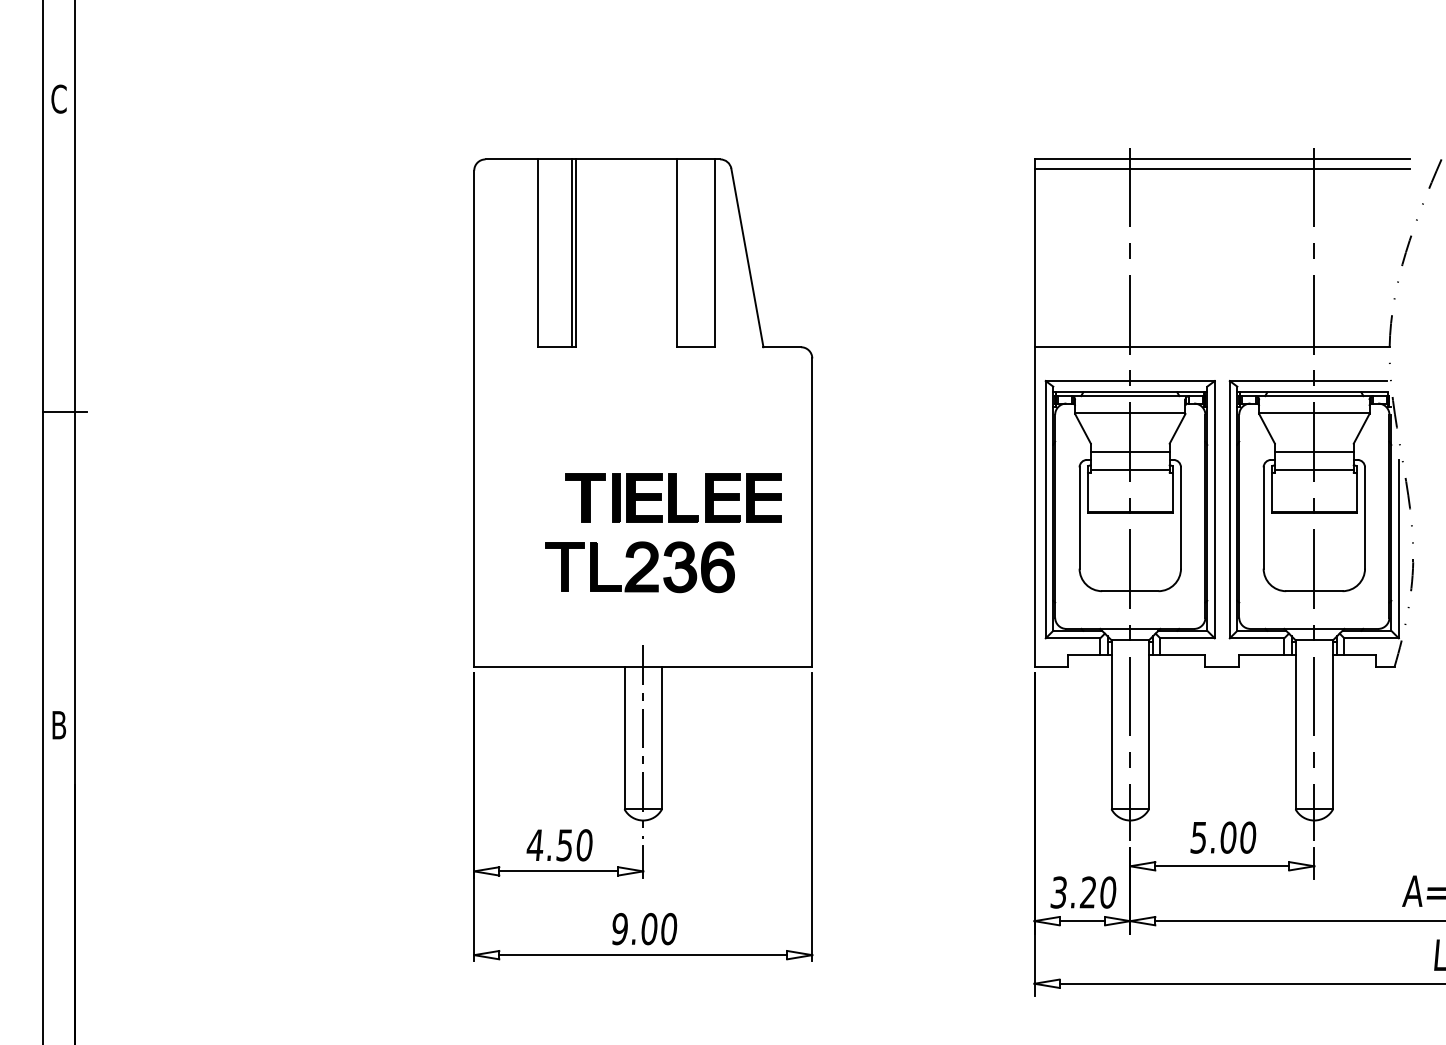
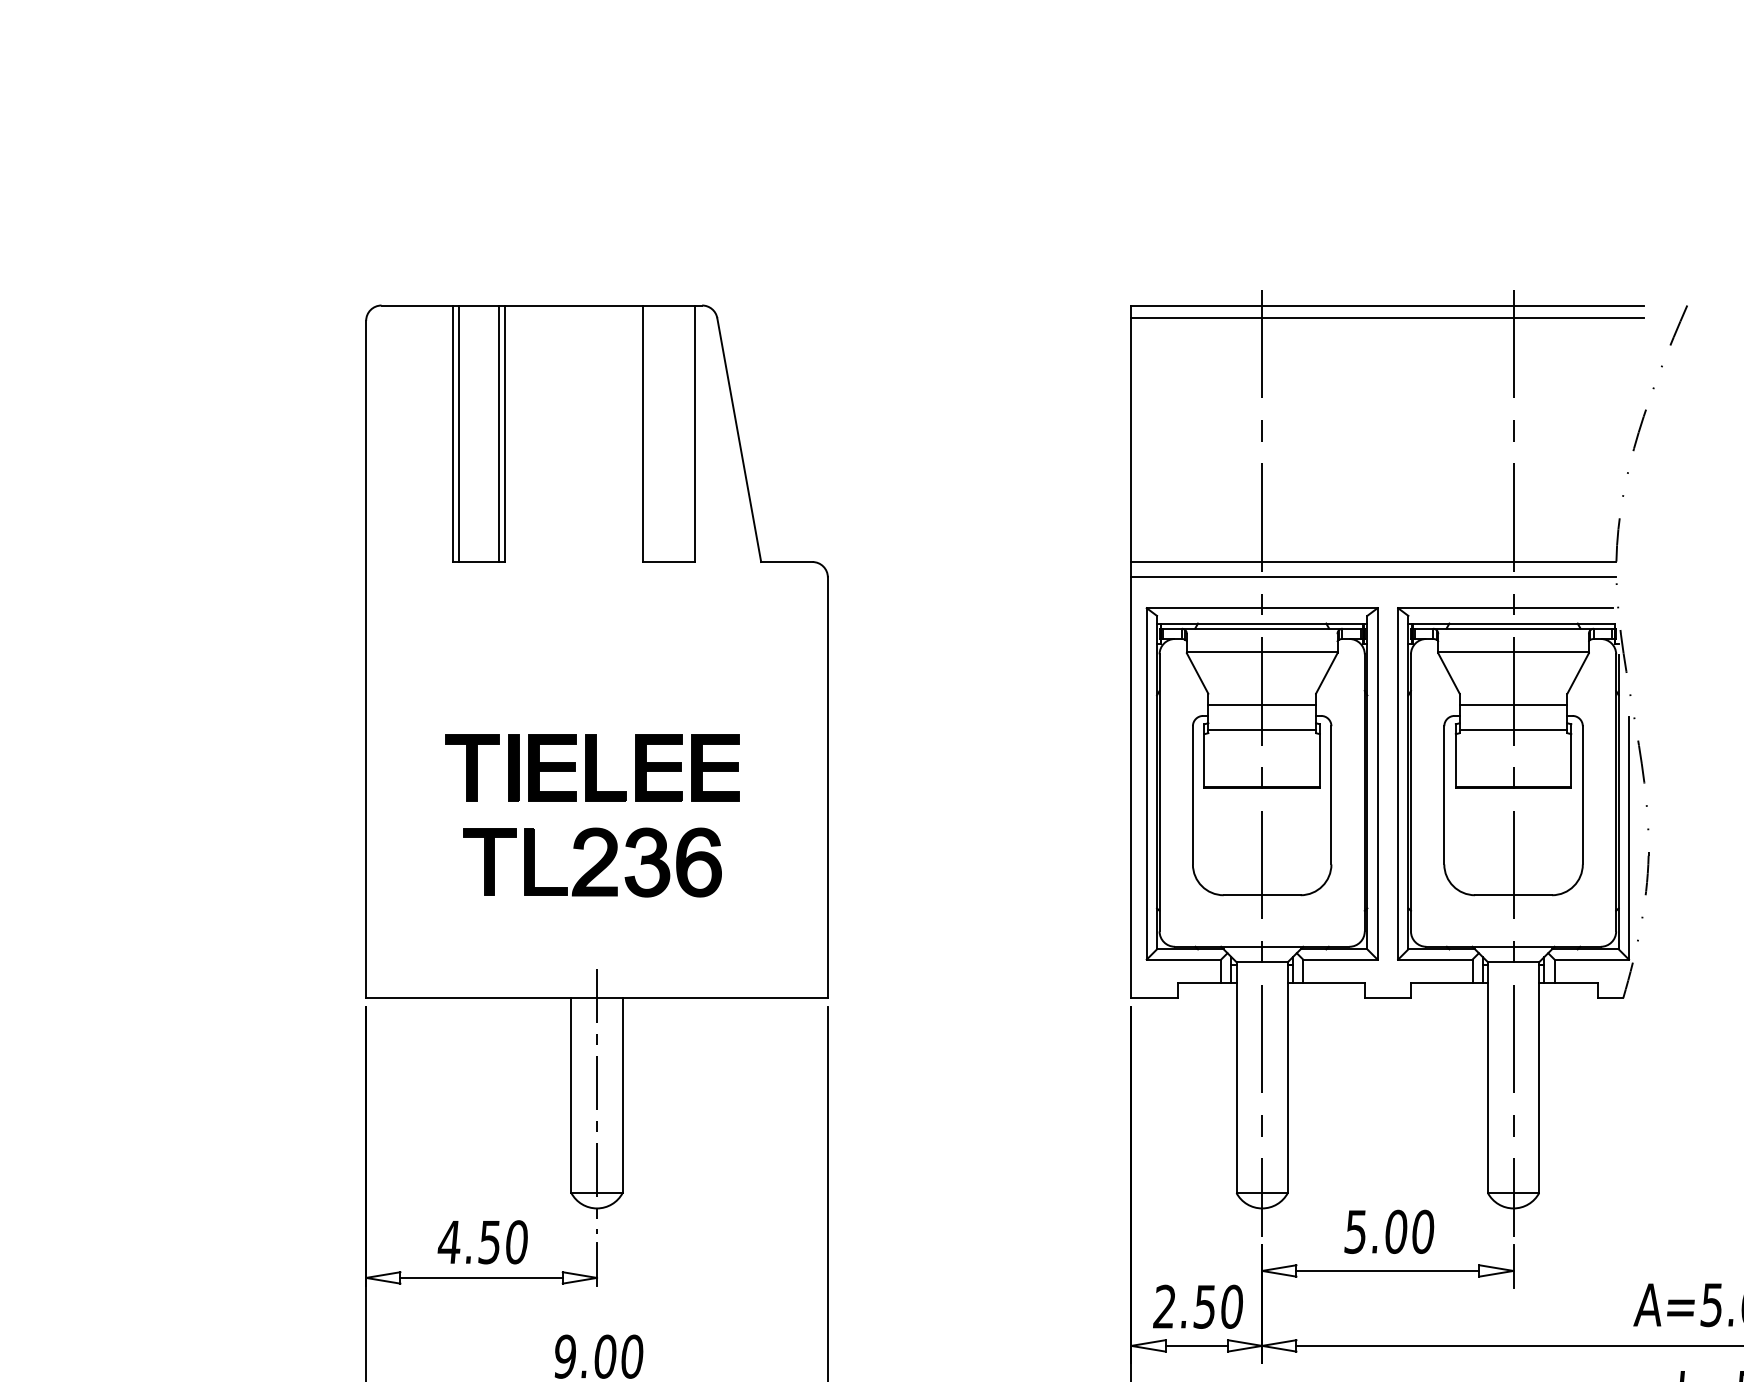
line: (541, 253) -> (458, 434), added
line: (1211, 358) -> (1373, 577), added
part: (673, 497) -> (591, 767), moved
text: (1072, 892) -> (1183, 1306), 3.20 -> 2.50

